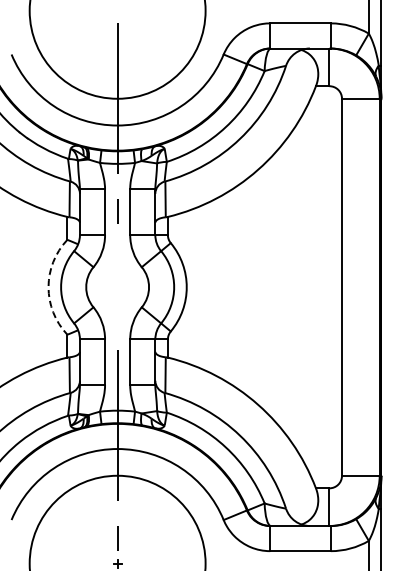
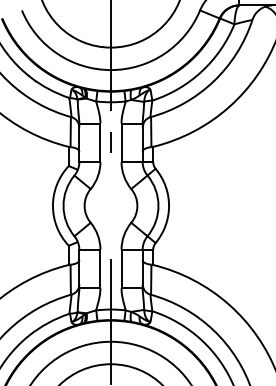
arc: (48, 287) -> (52, 206), dashed -> solid

